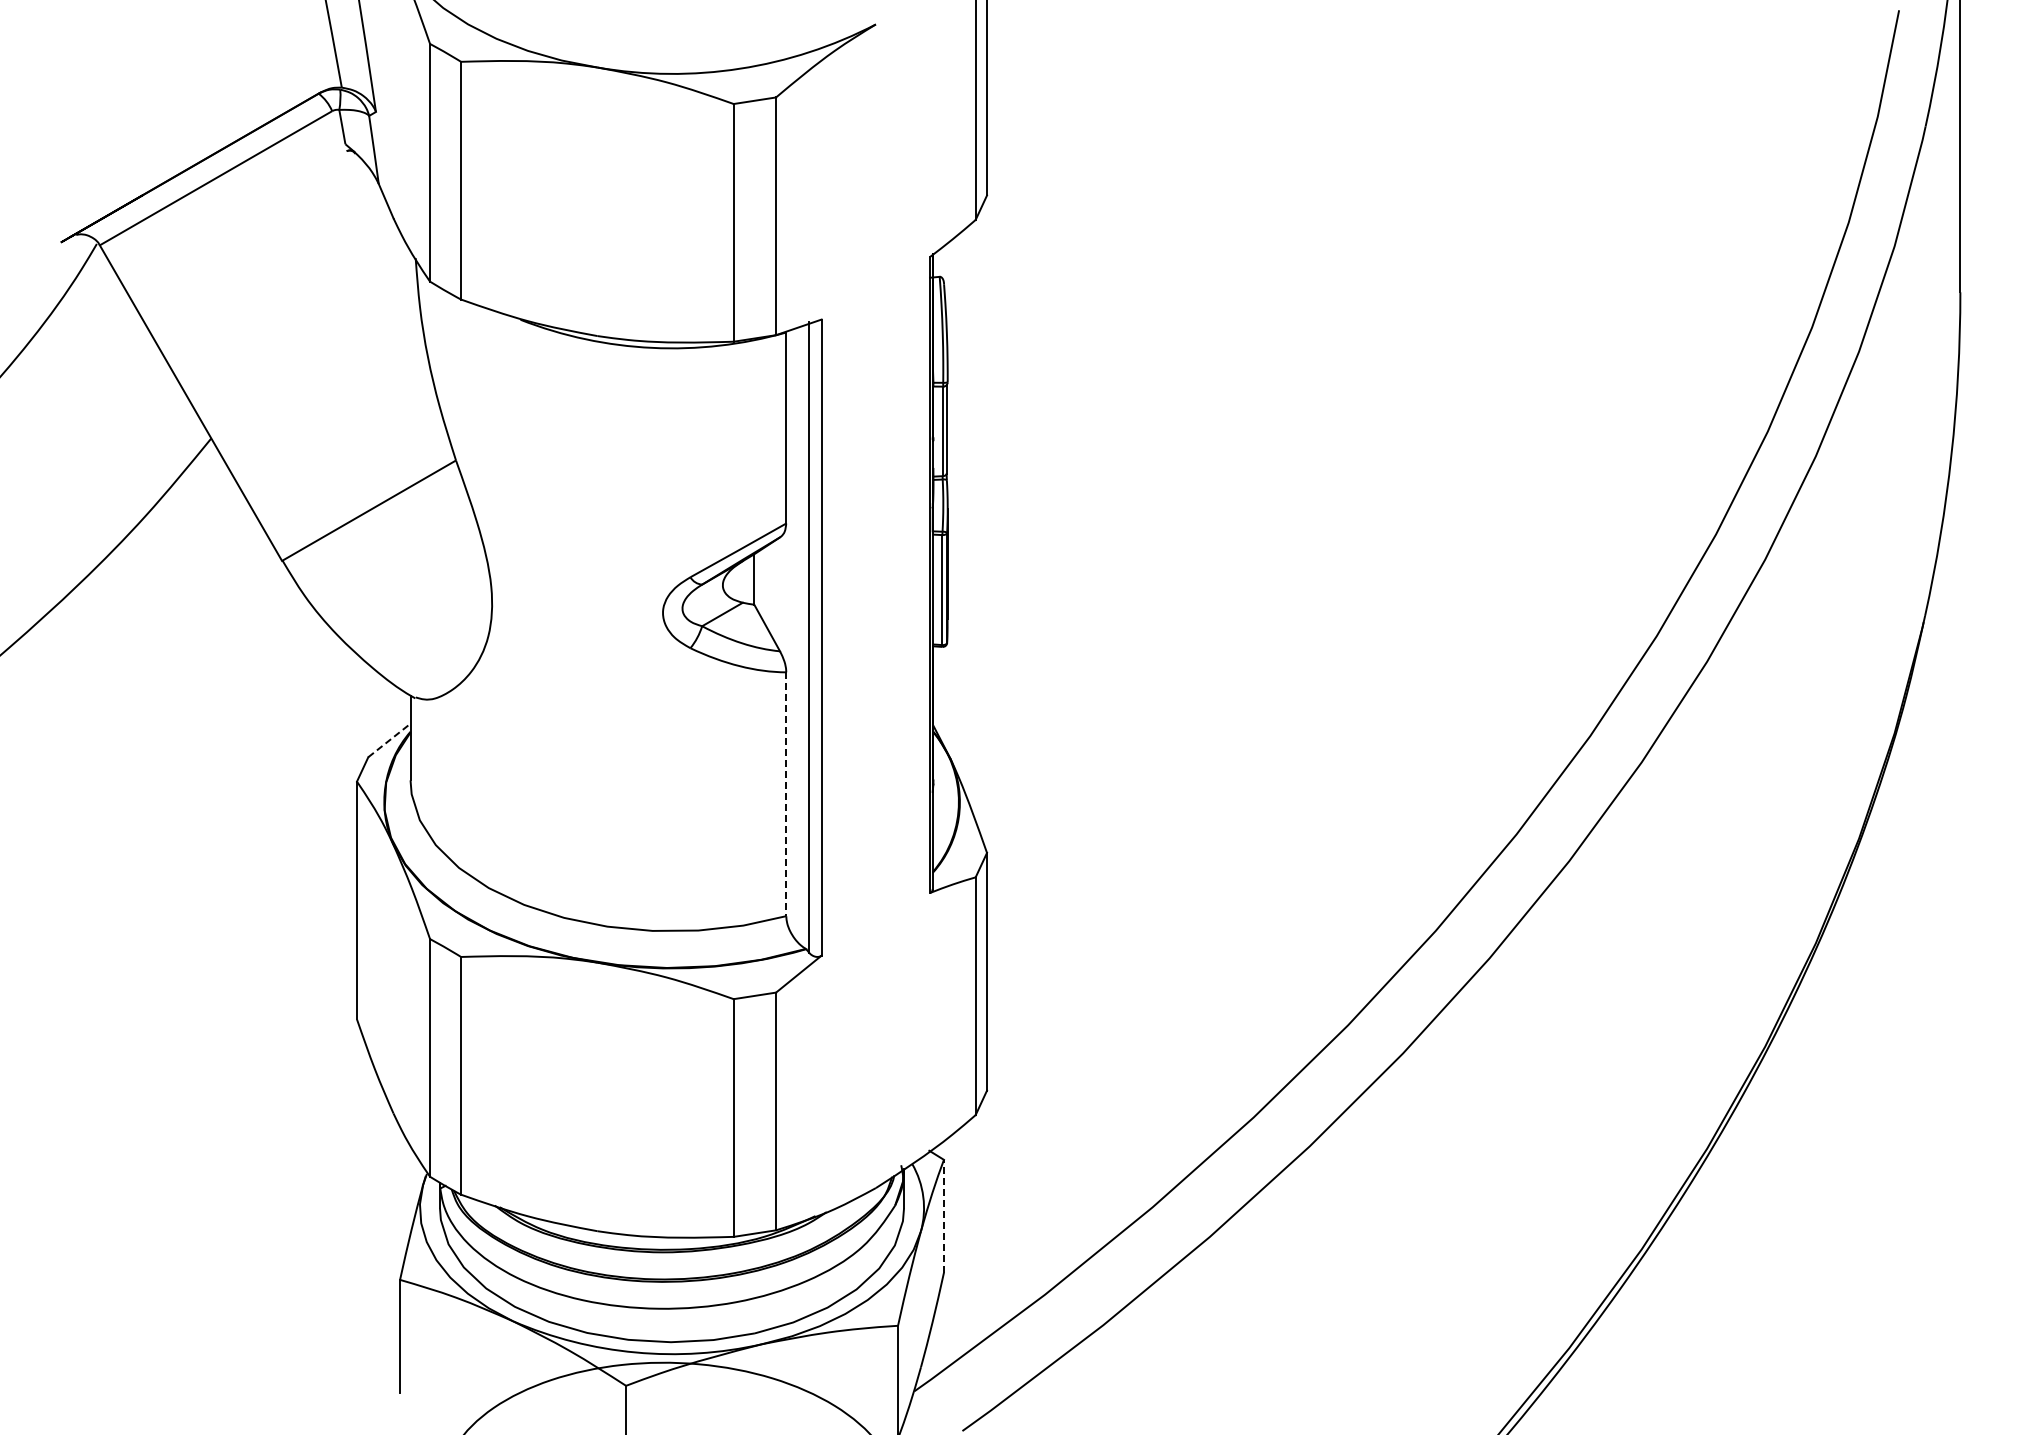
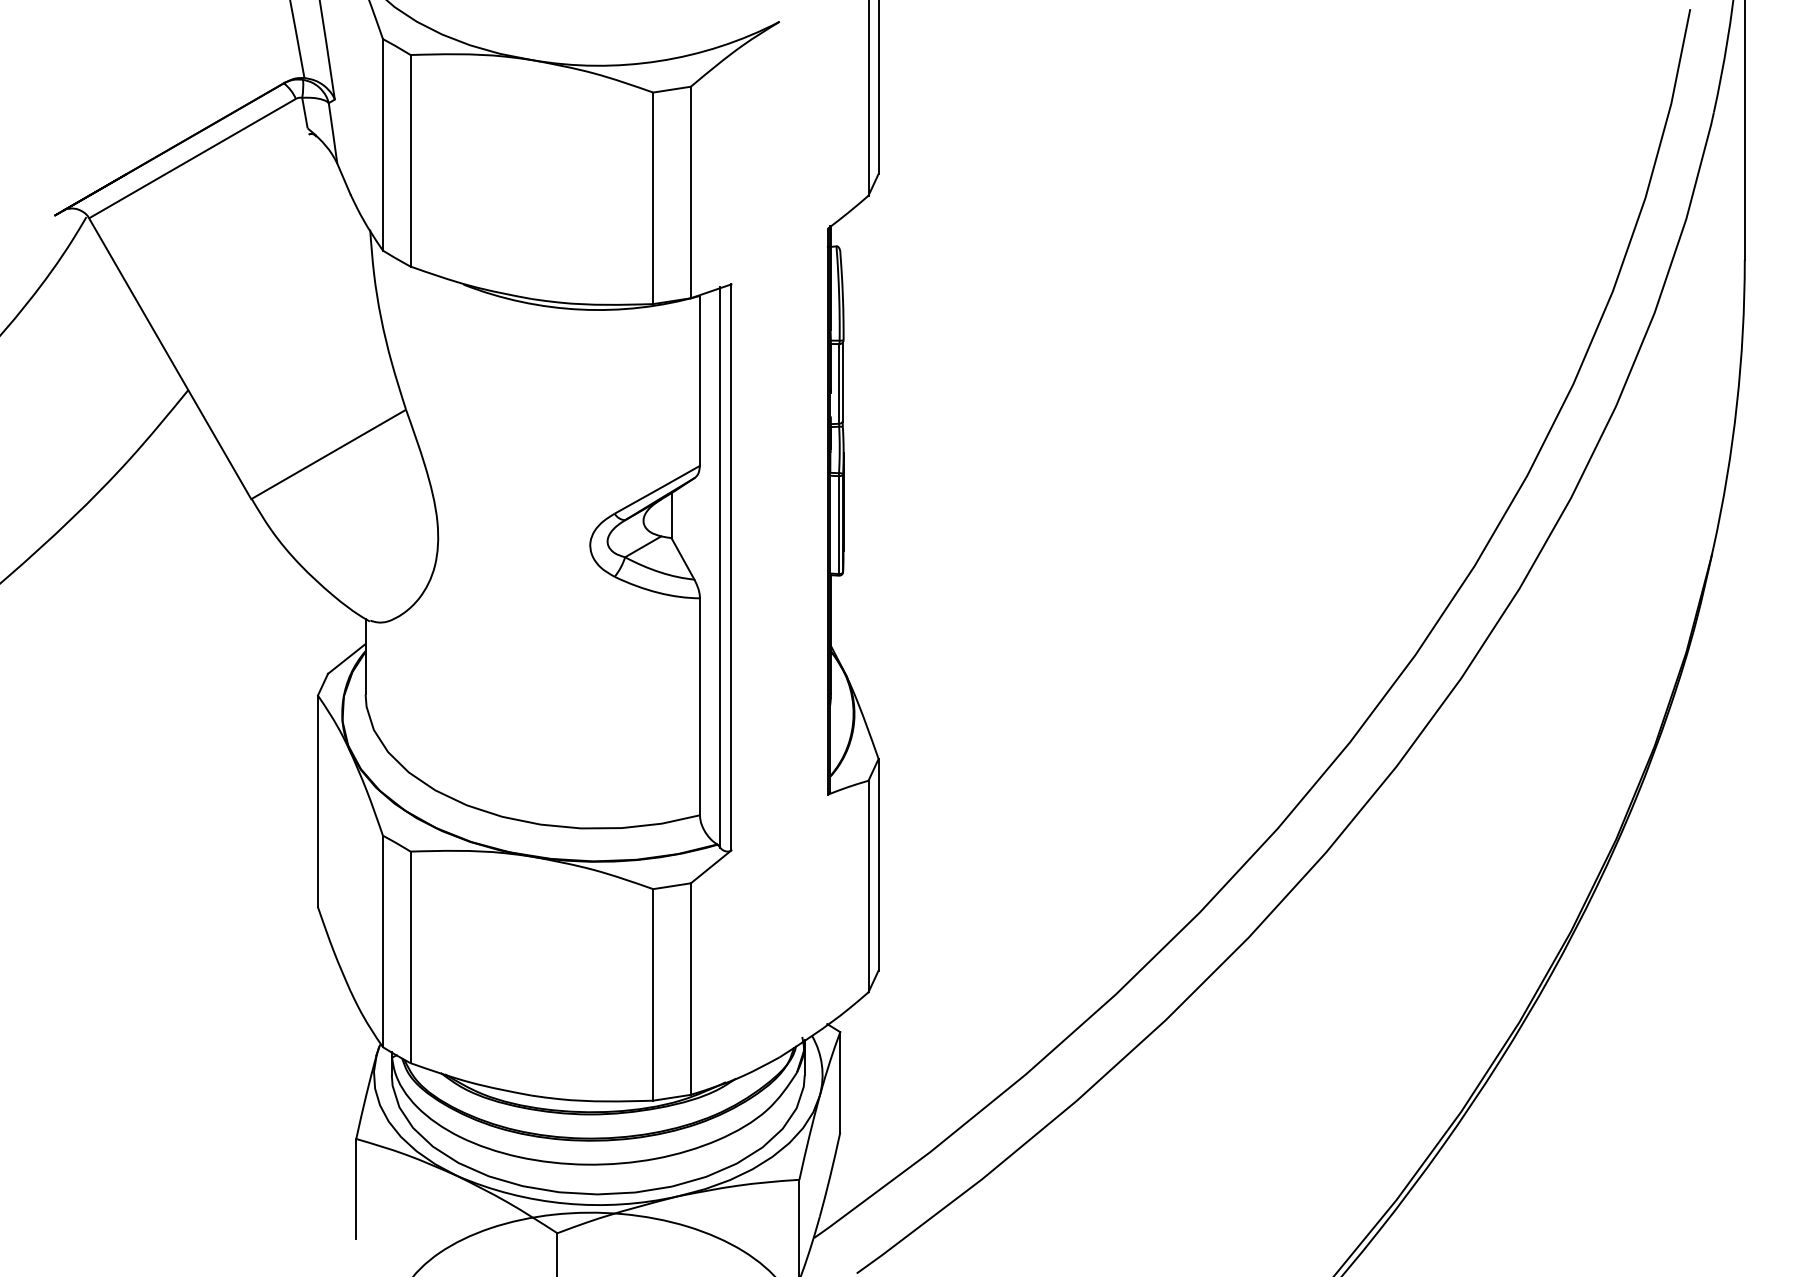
line: (389, 740) -> (346, 658), dashed -> solid
line: (786, 794) -> (700, 707), dashed -> solid
line: (943, 1215) -> (839, 1081), dashed -> solid

